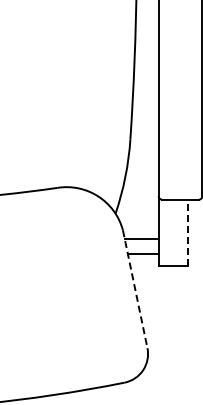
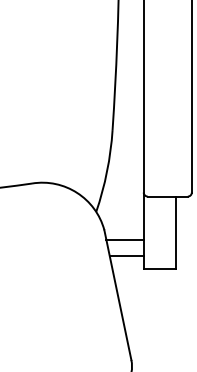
line: (187, 232) -> (175, 232), dashed -> solid
line: (135, 289) -> (118, 295), dashed -> solid

